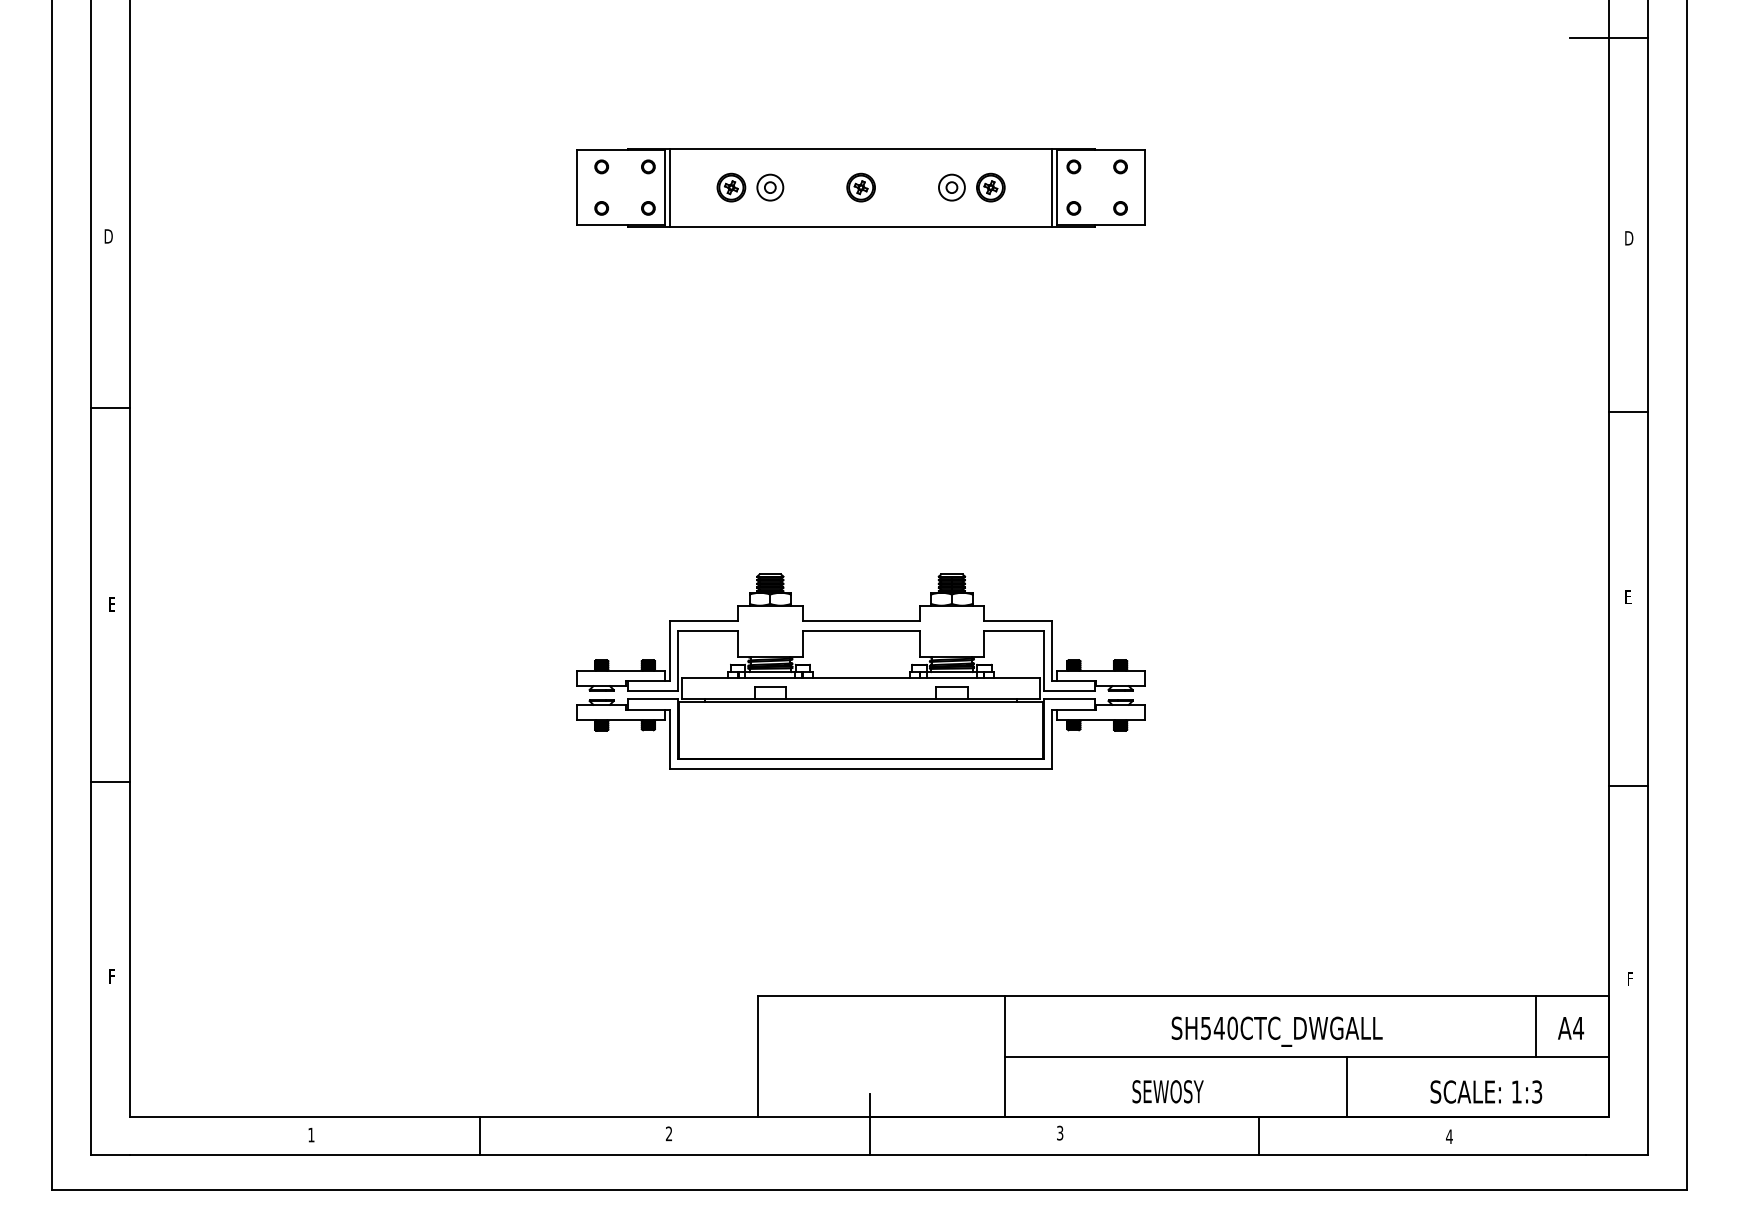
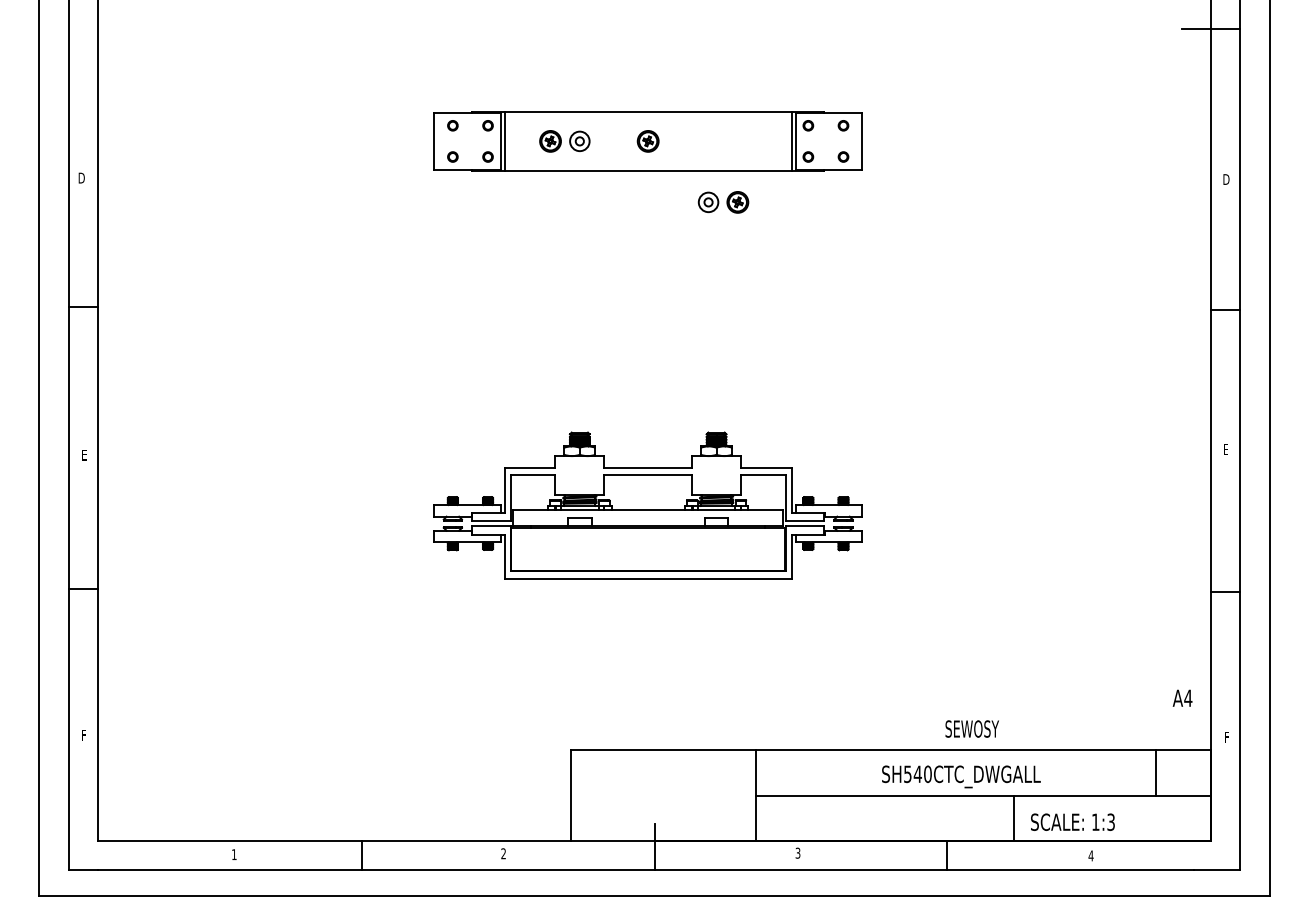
part: (971, 187) -> (723, 202), moved
text: (1570, 1027) -> (1182, 697), moved
text: (1167, 1091) -> (971, 728), moved
text: (1485, 1091) -> (1072, 821), moved

